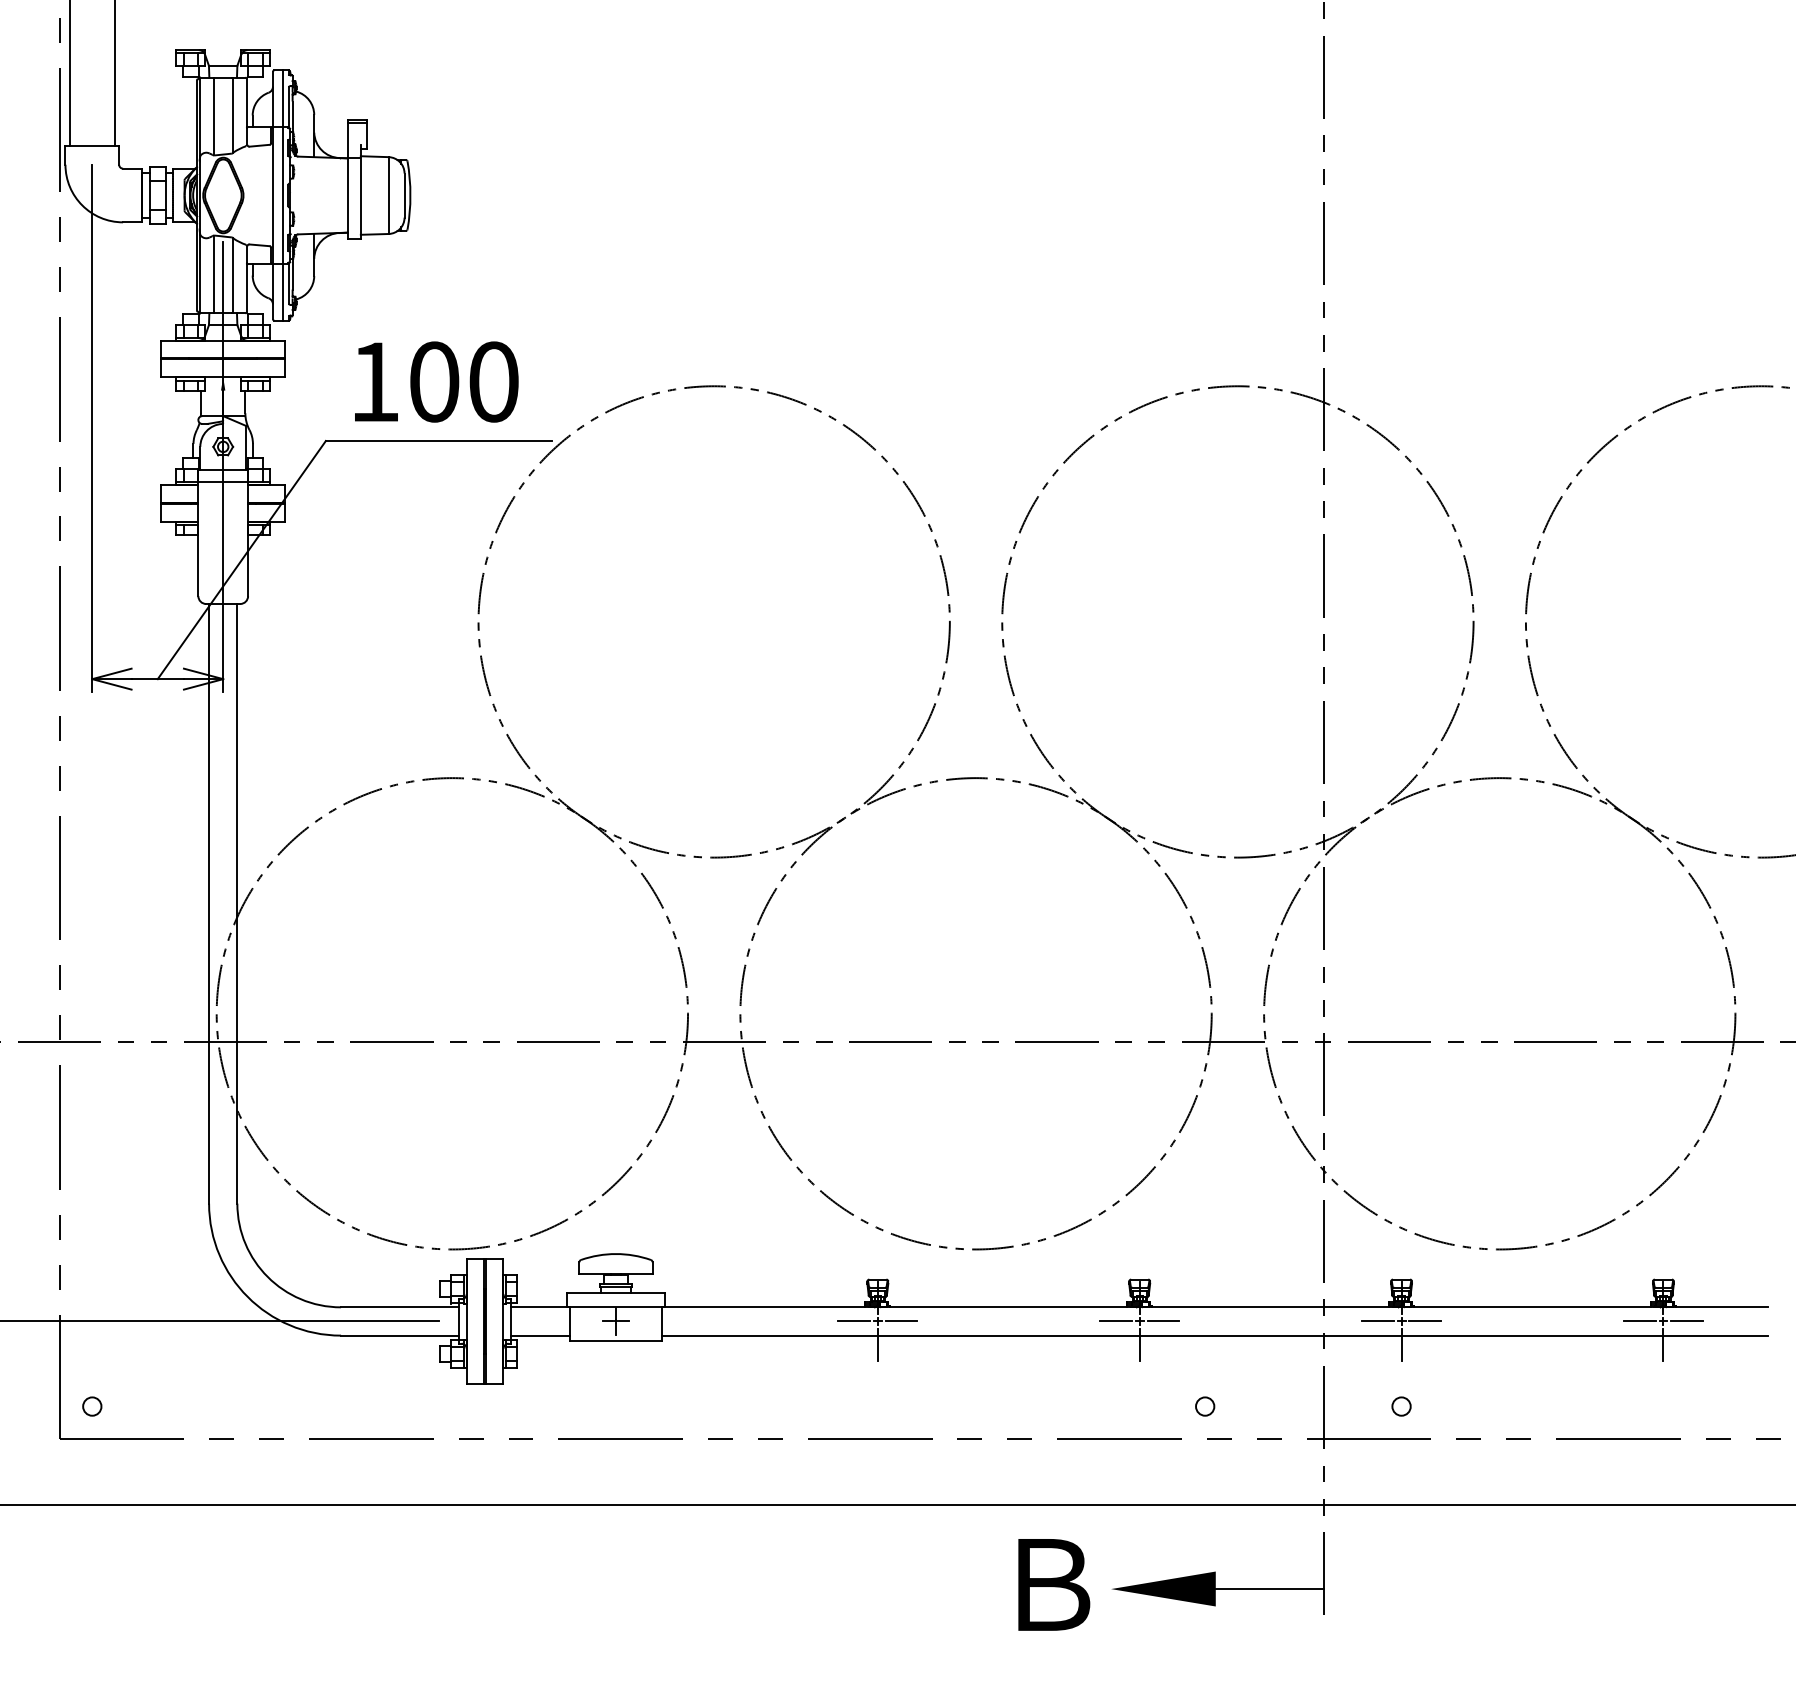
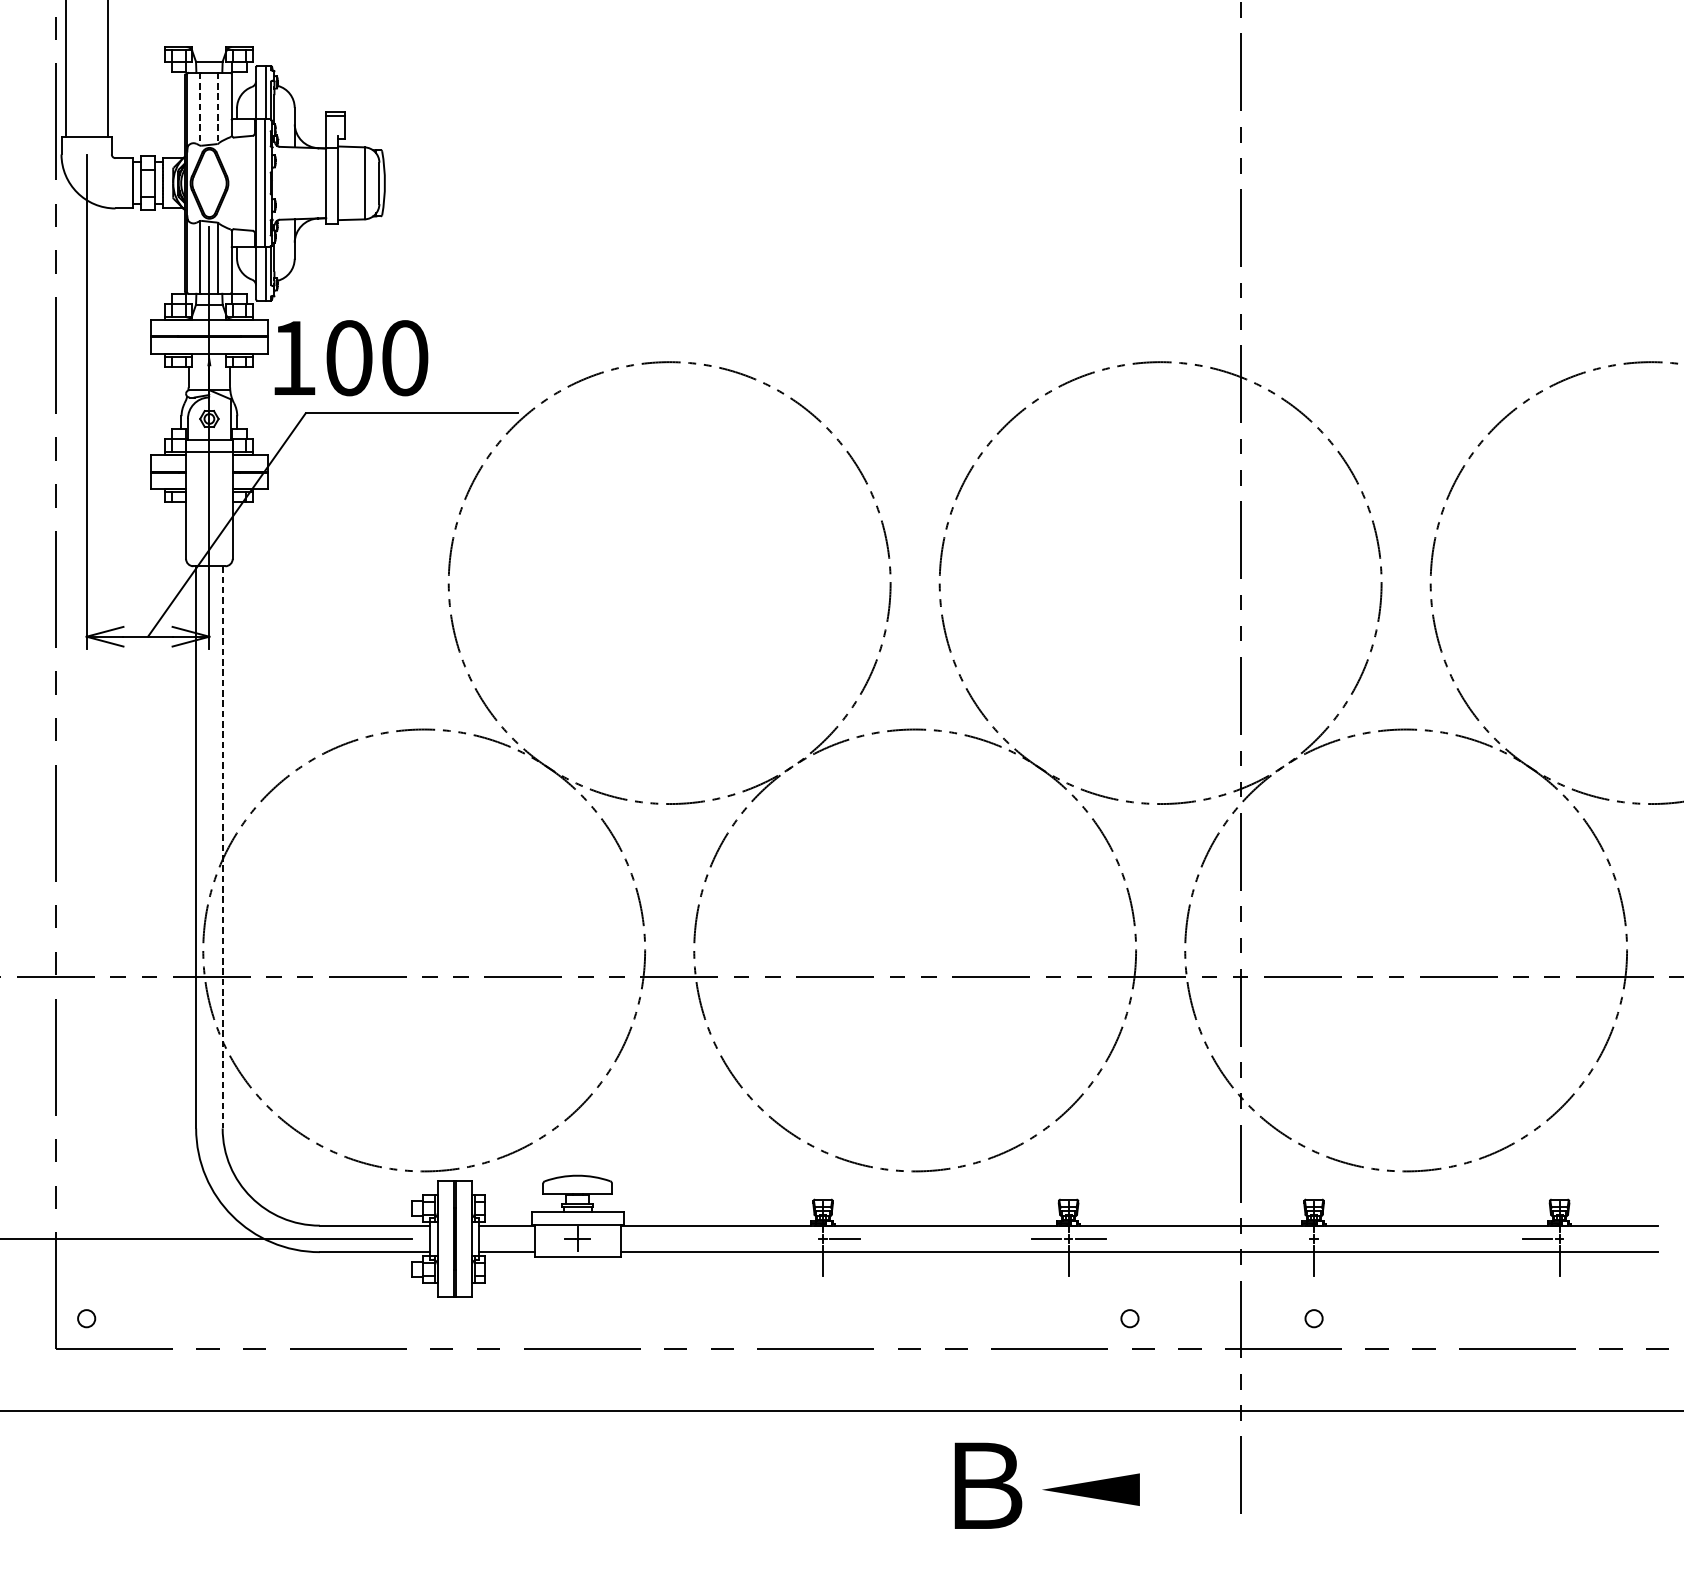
line: (232, 115) -> (218, 108), solid -> dashed
line: (213, 116) -> (200, 109), solid -> dashed
text: (436, 381) -> (351, 357), moved
line: (237, 903) -> (222, 847), solid -> dashed
line: (854, 1321) -> (801, 1238), removed
line: (1377, 1321) -> (1291, 1238), removed
line: (1424, 1321) -> (1335, 1238), removed
line: (1686, 1321) -> (1581, 1238), removed
line: (1269, 1589) -> (1190, 1490), removed

